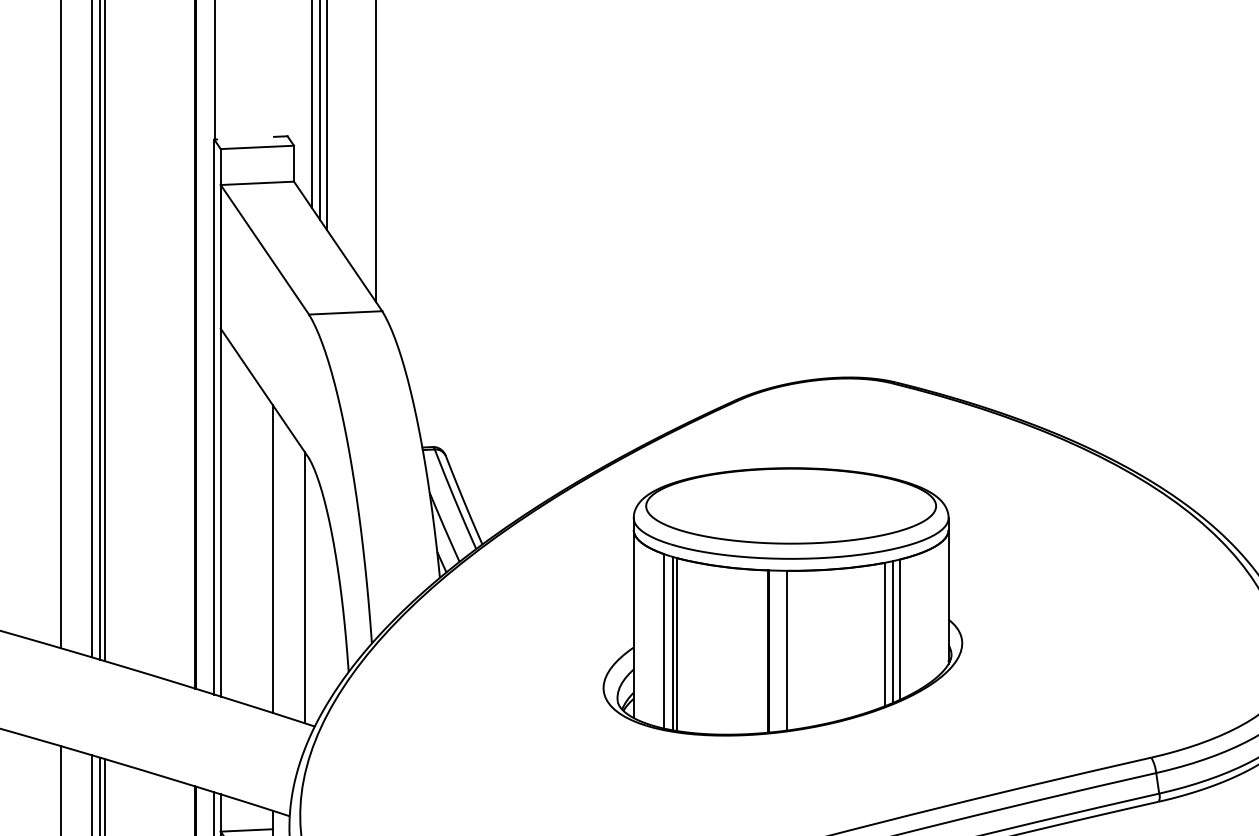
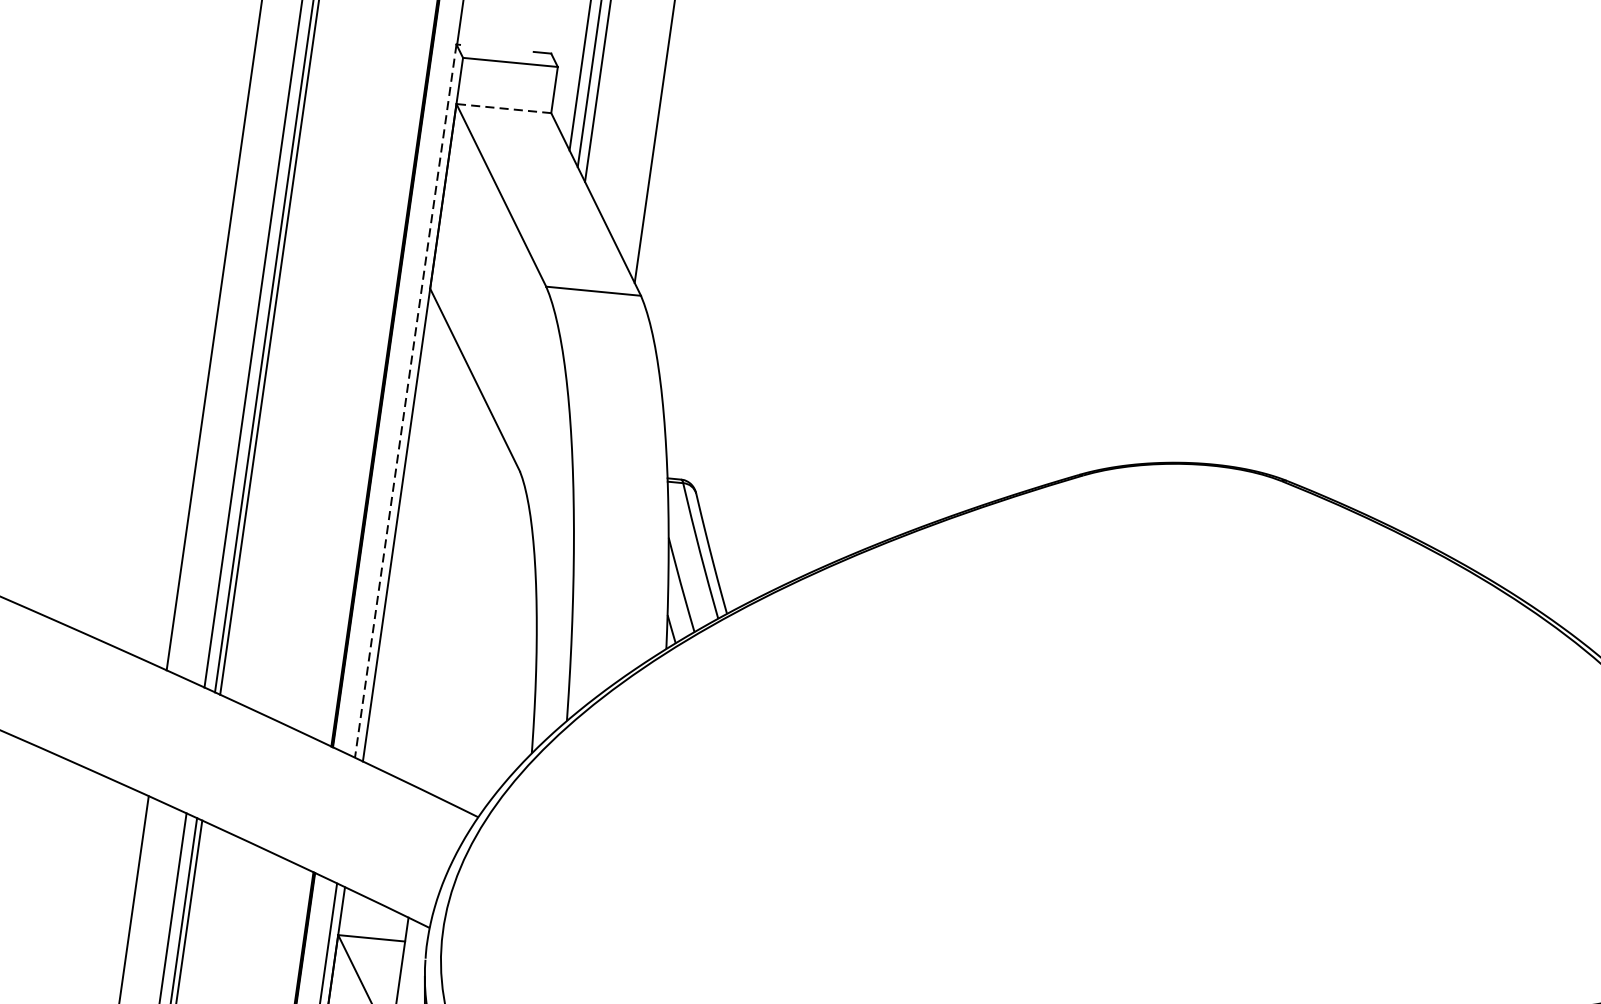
line: (257, 183) -> (503, 108), solid -> dashed
line: (214, 417) -> (405, 401), solid -> dashed
line: (272, 558) -> (454, 593), removed
line: (304, 587) -> (490, 636), removed
part: (782, 601) -> (1102, 742), removed

